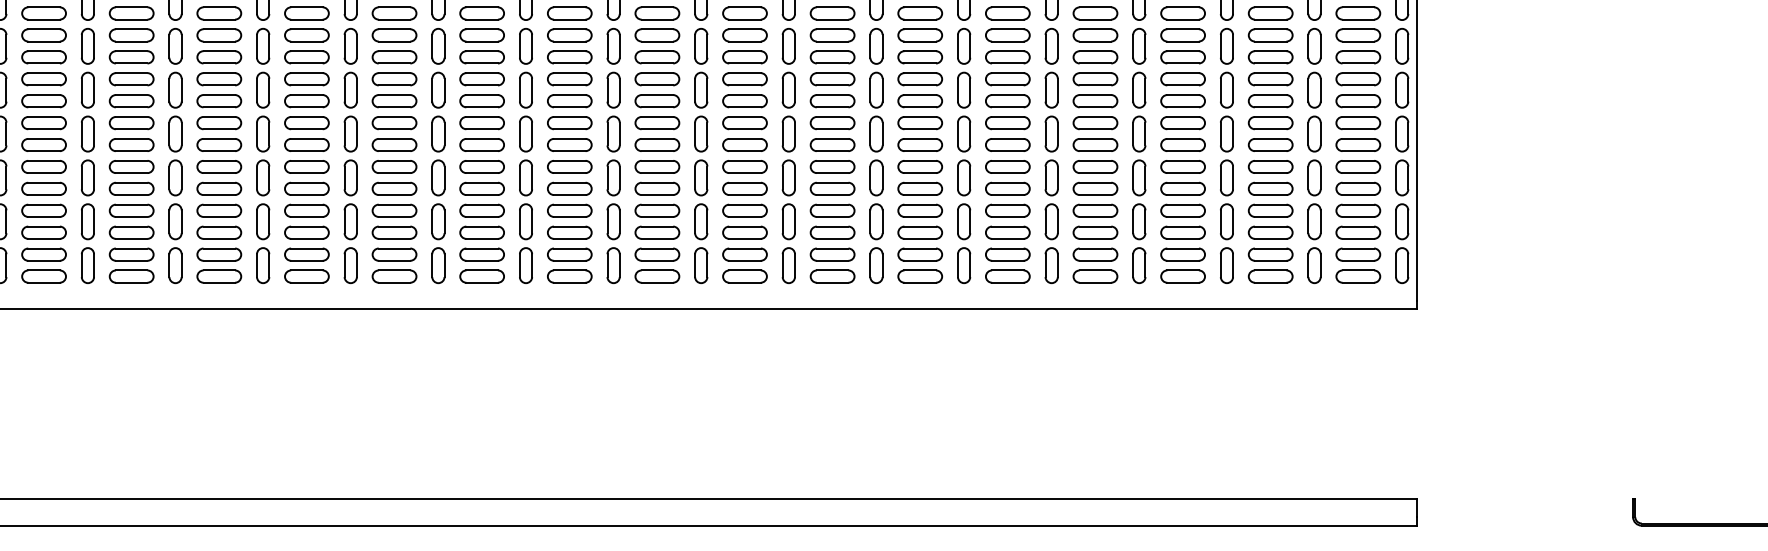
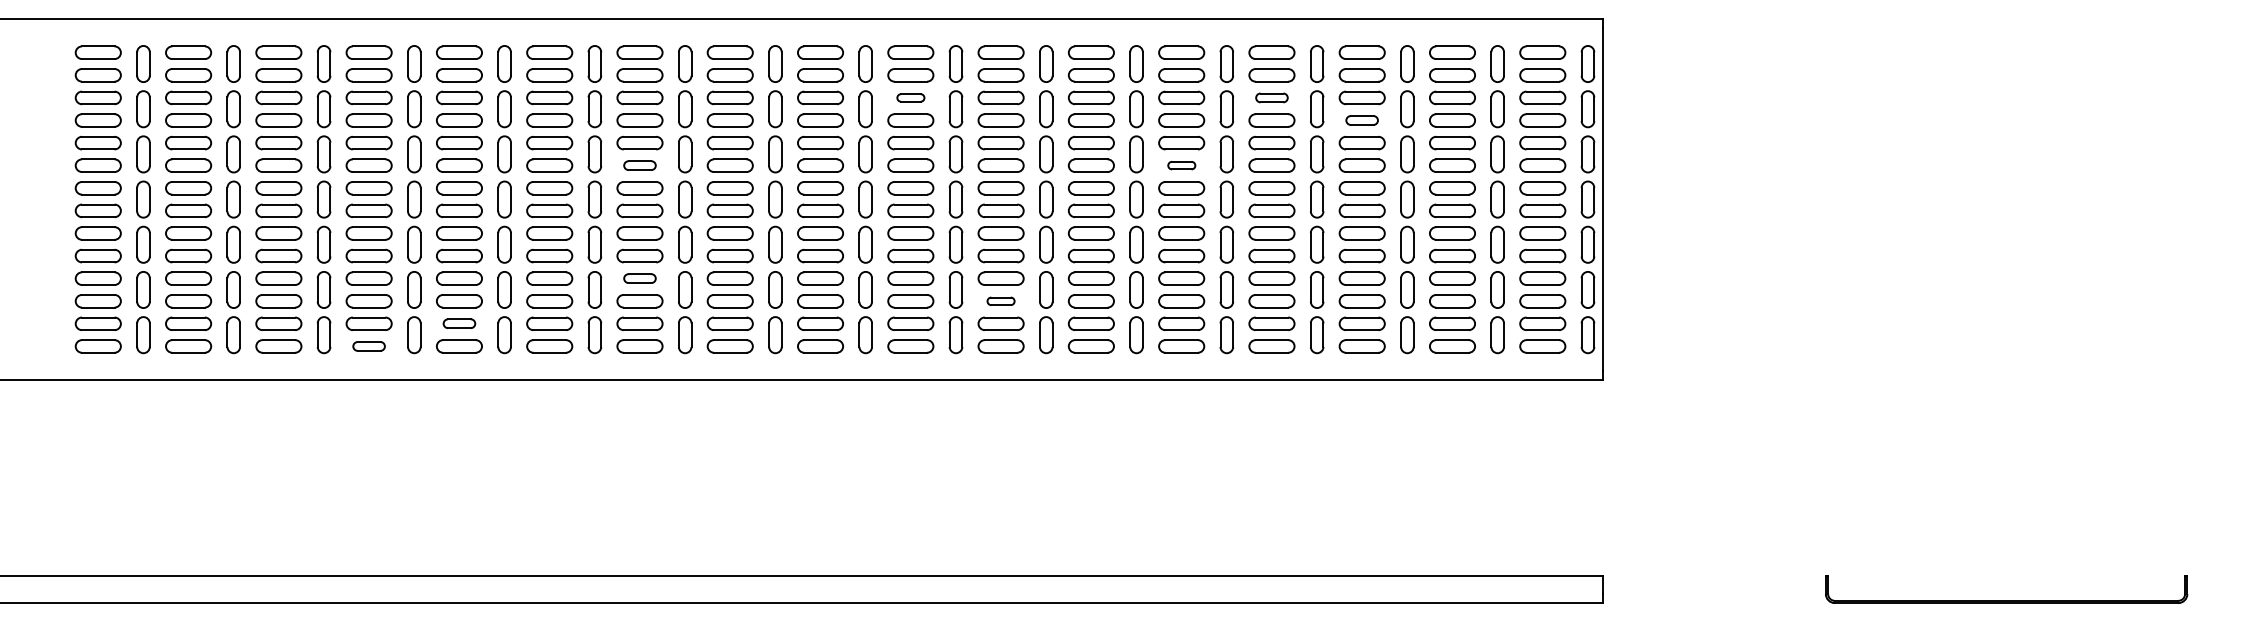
part: (744, 34) -> (910, 97), size x0.6
part: (1095, 34) -> (1271, 97), size x0.7
part: (1182, 57) -> (1361, 120), size x0.7
part: (481, 100) -> (639, 165), size x0.7
part: (1007, 100) -> (1181, 165), size x0.6
part: (481, 210) -> (639, 278), size x0.7
part: (832, 232) -> (1000, 301), size x0.6
part: (306, 254) -> (459, 323), size x0.7
part: (218, 276) -> (368, 346), size x0.7

